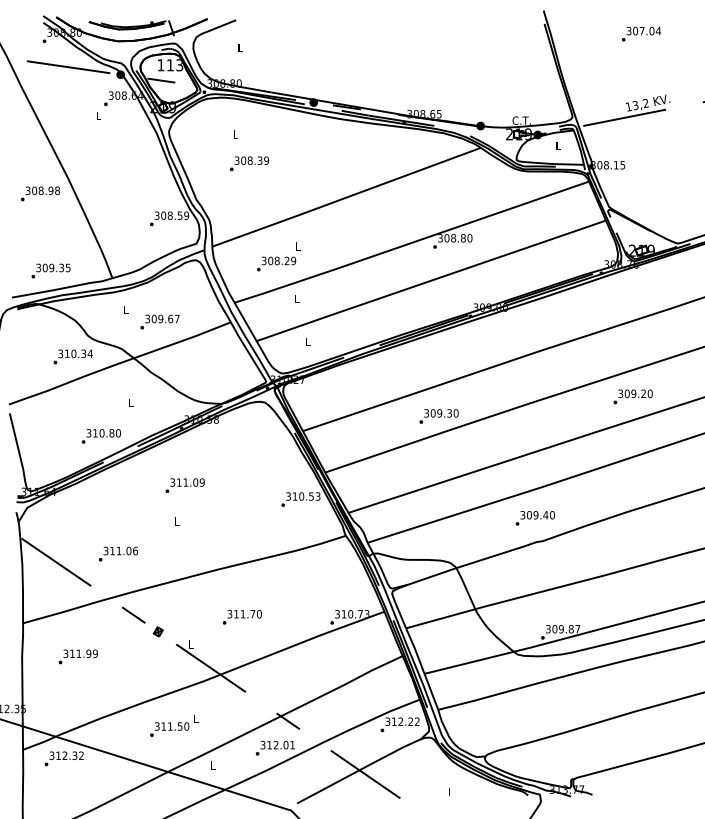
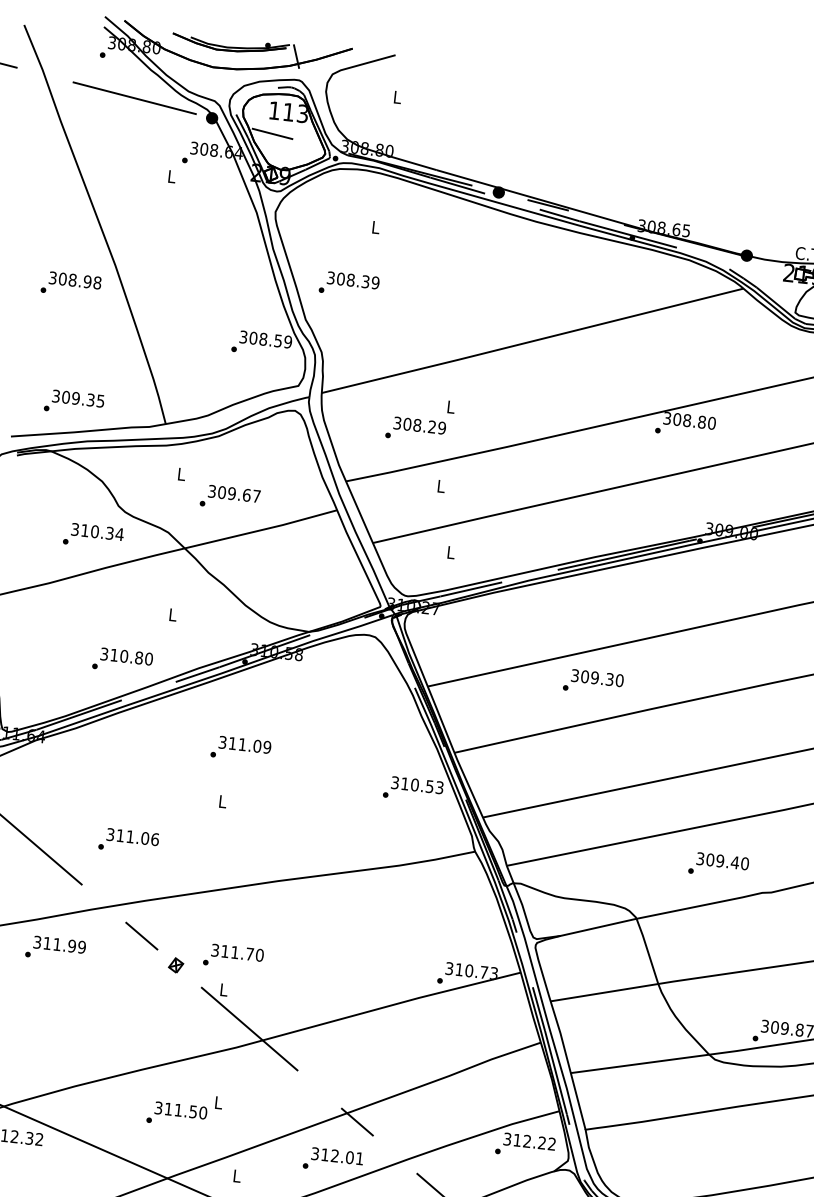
text: (249, 163) -> (349, 284), moved
text: (438, 416) -> (592, 682), moved
text: (534, 518) -> (717, 865), moved
text: (241, 617) -> (232, 957), moved
text: (77, 656) -> (54, 948), moved

